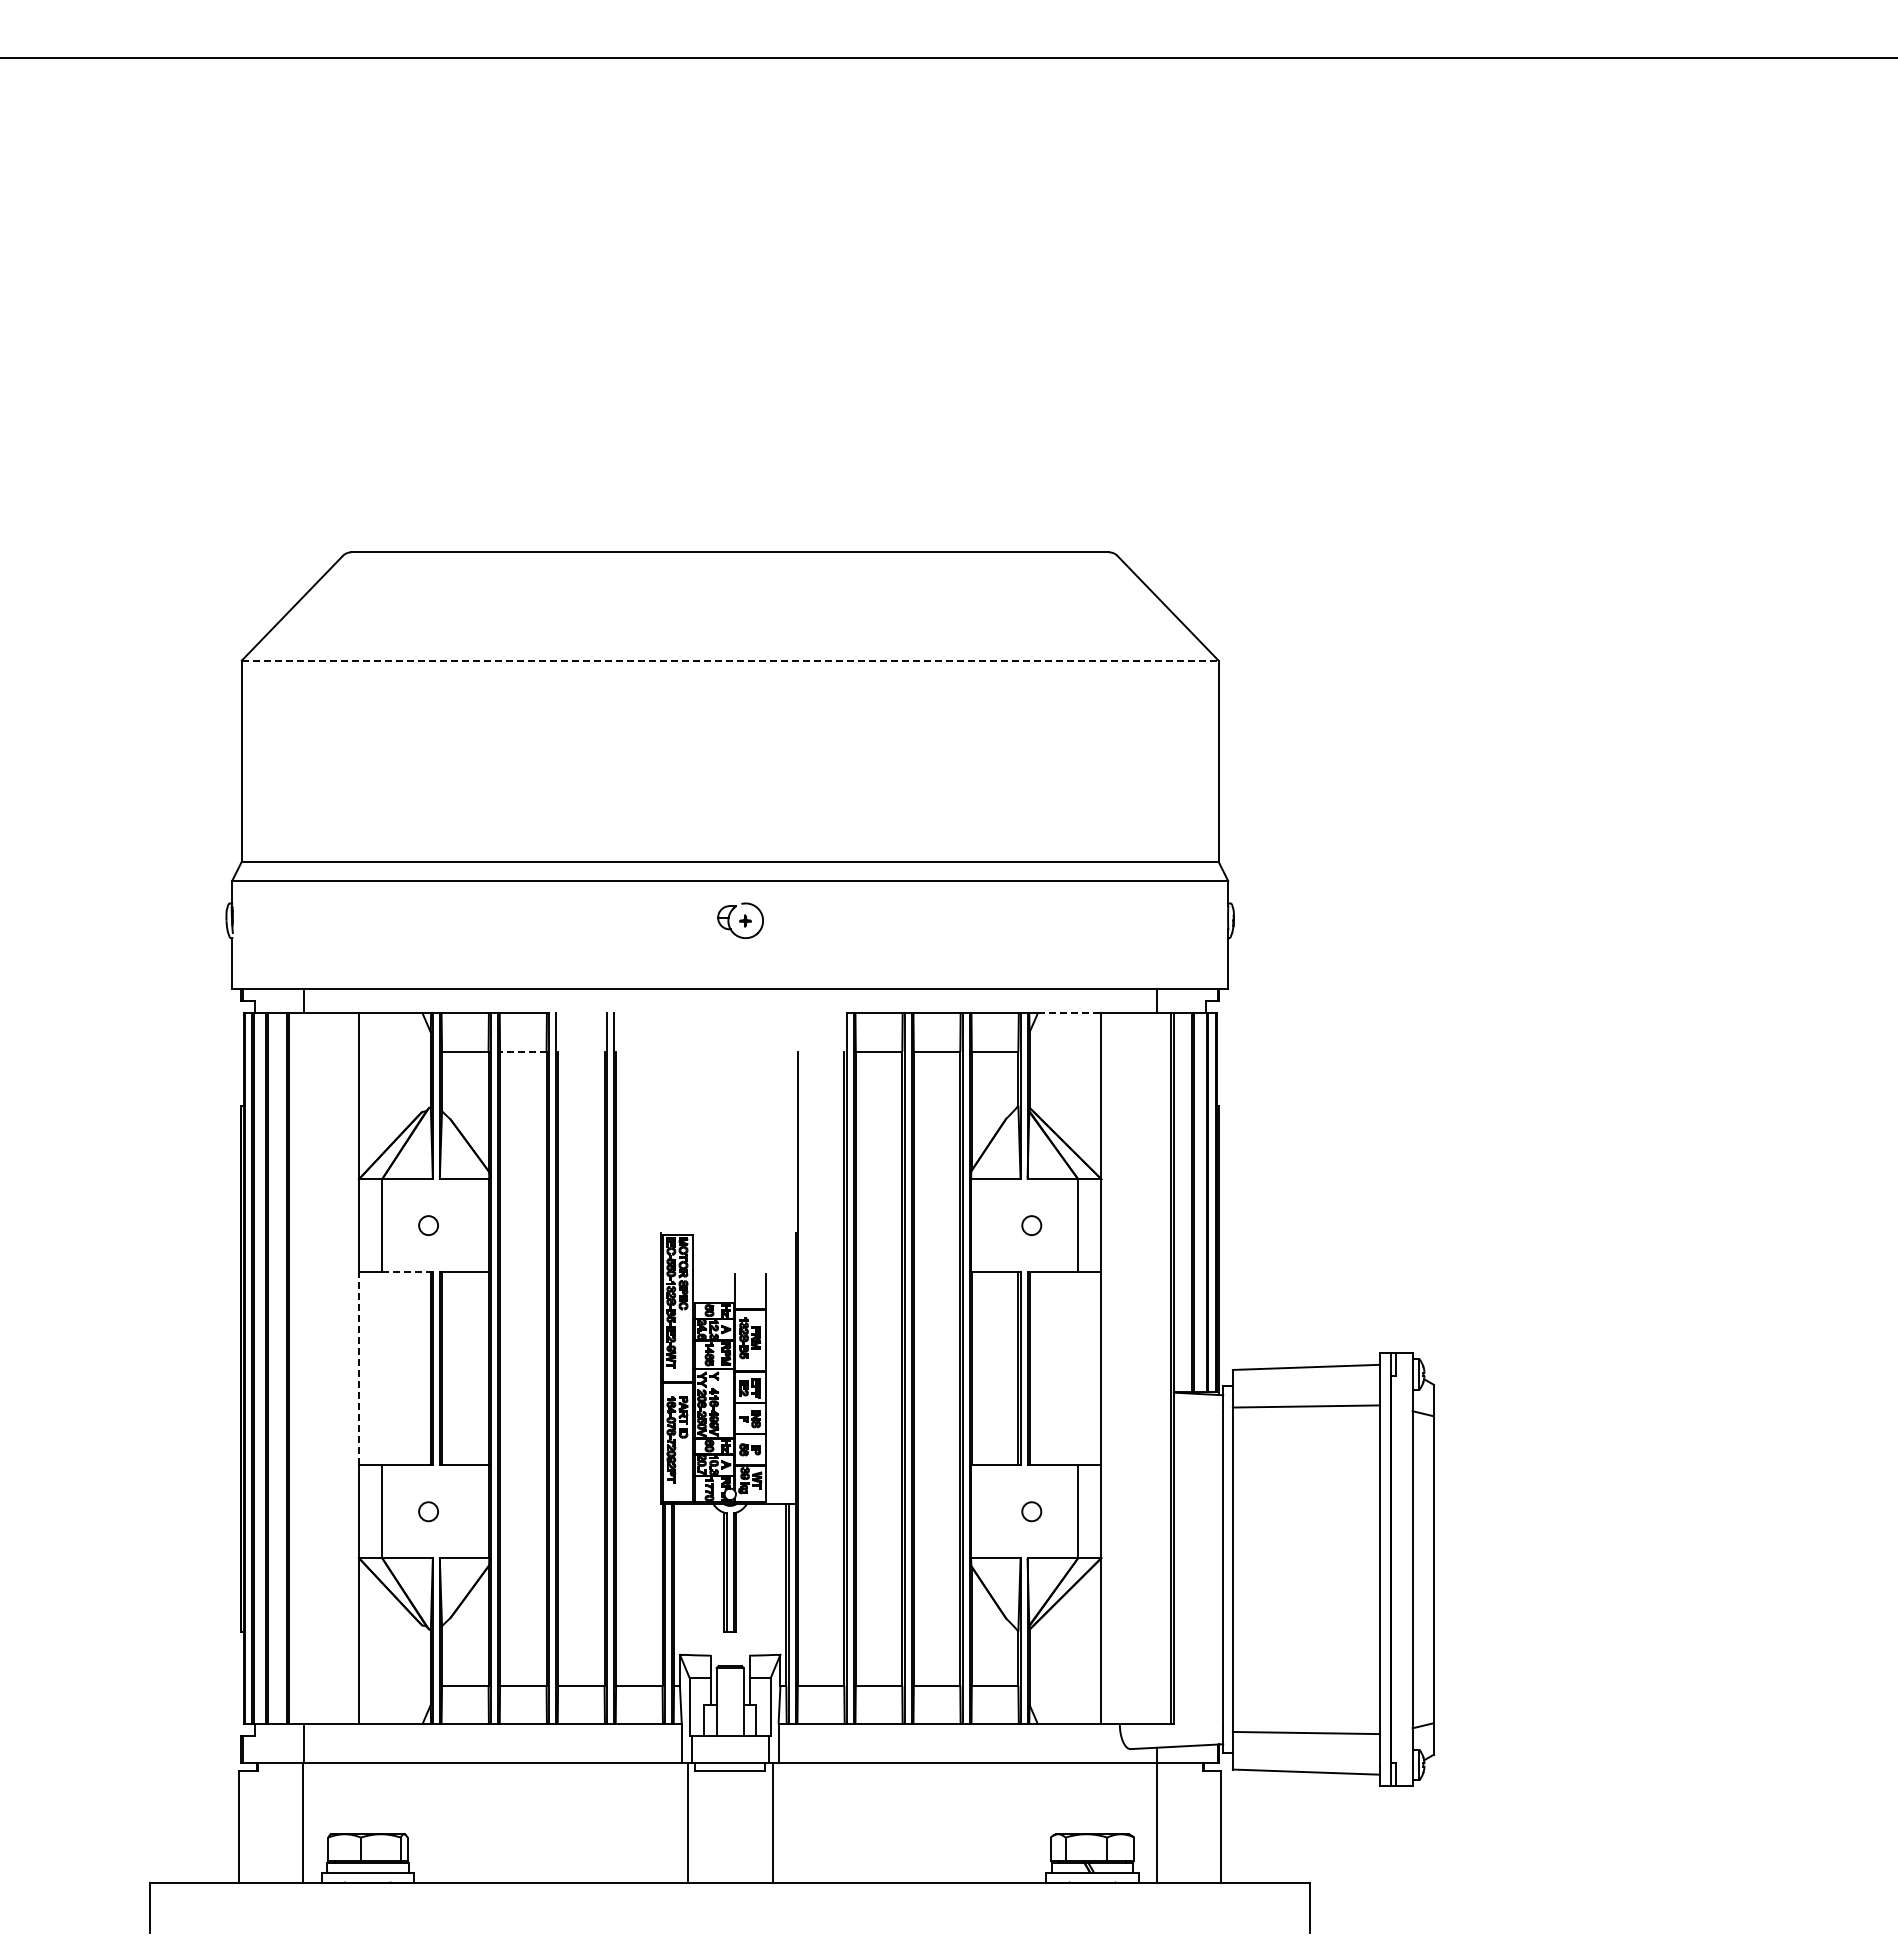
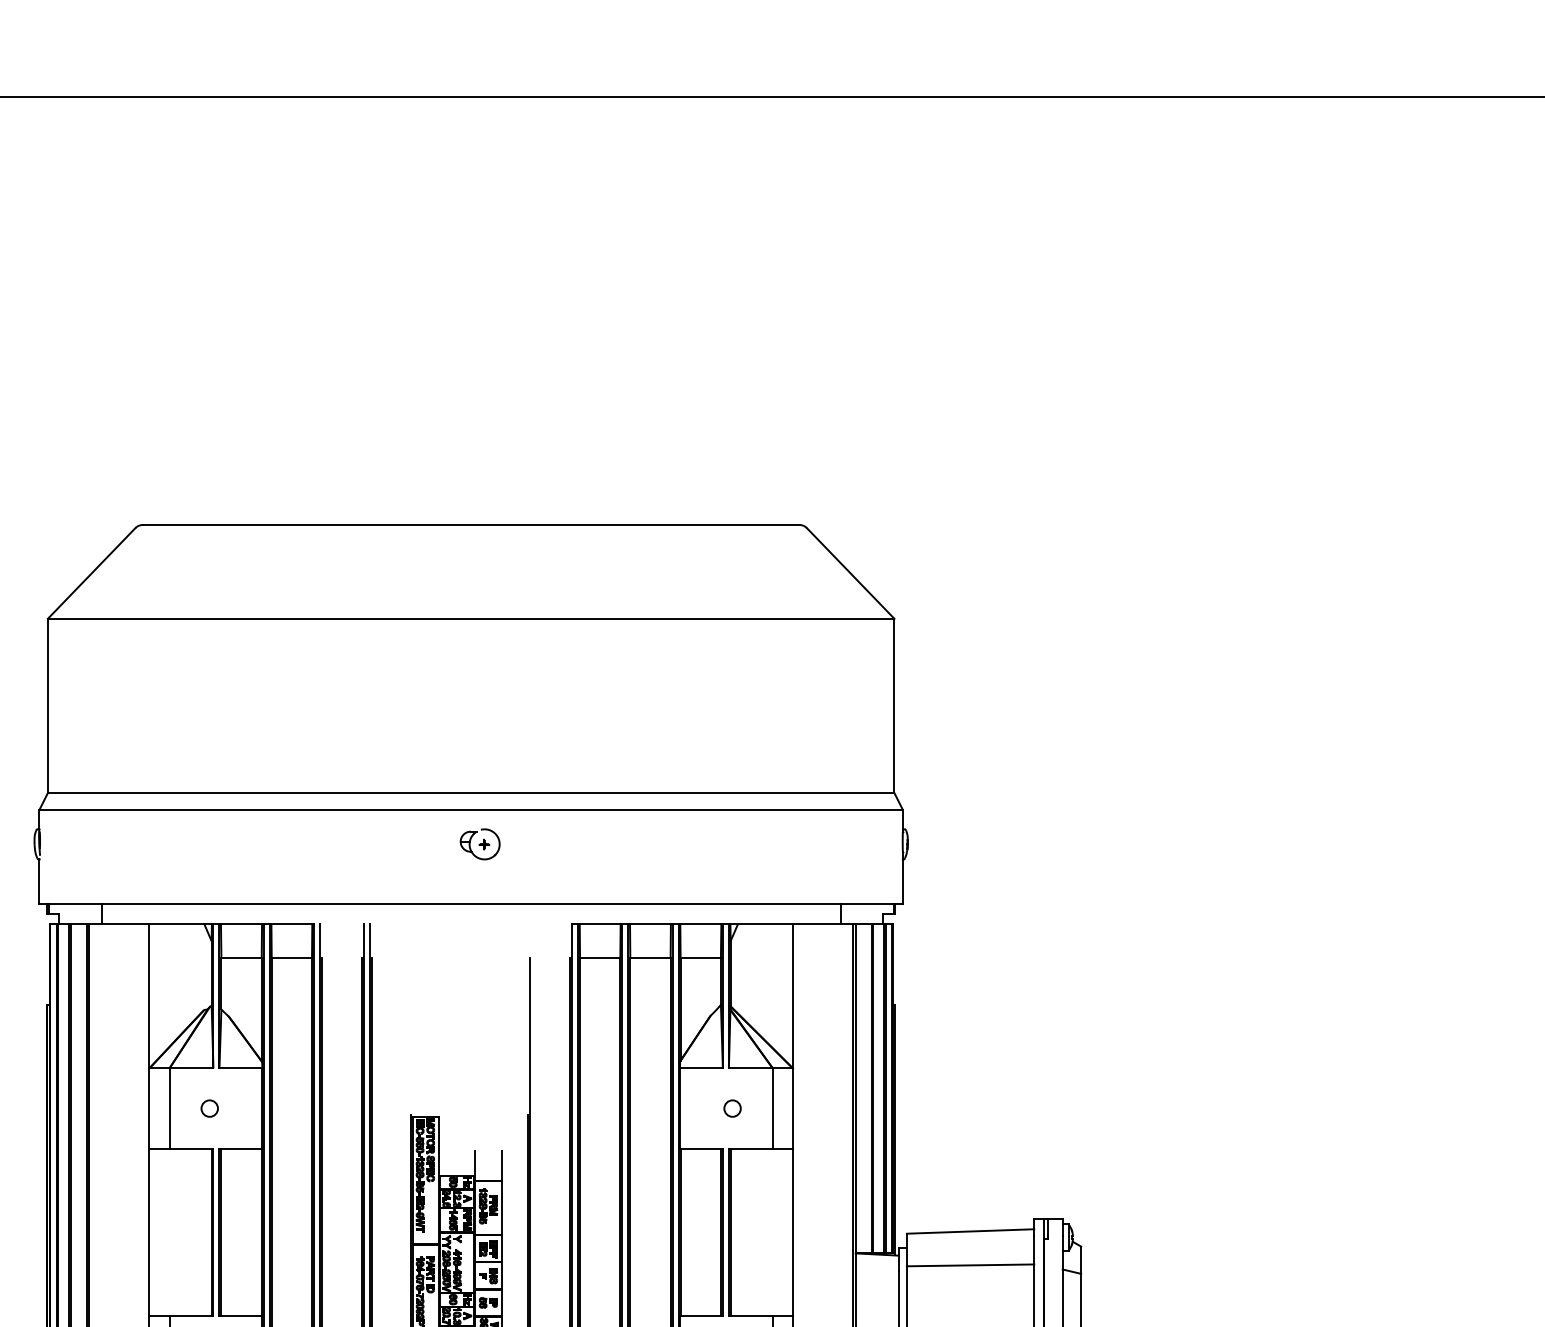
line: (730, 660) -> (471, 618), dashed -> solid
line: (1069, 1012) -> (765, 923), dashed -> solid
line: (522, 1051) -> (291, 957), dashed -> solid
line: (408, 1272) -> (192, 1149), dashed -> solid
line: (359, 1368) -> (149, 1232), dashed -> solid

